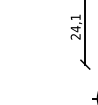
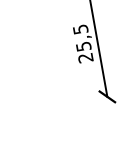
text: (75, 23) -> (81, 38), 24,1 -> 25,5

